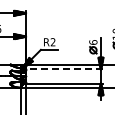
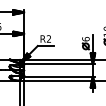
line: (64, 69) -> (59, 64), dashed -> solid

